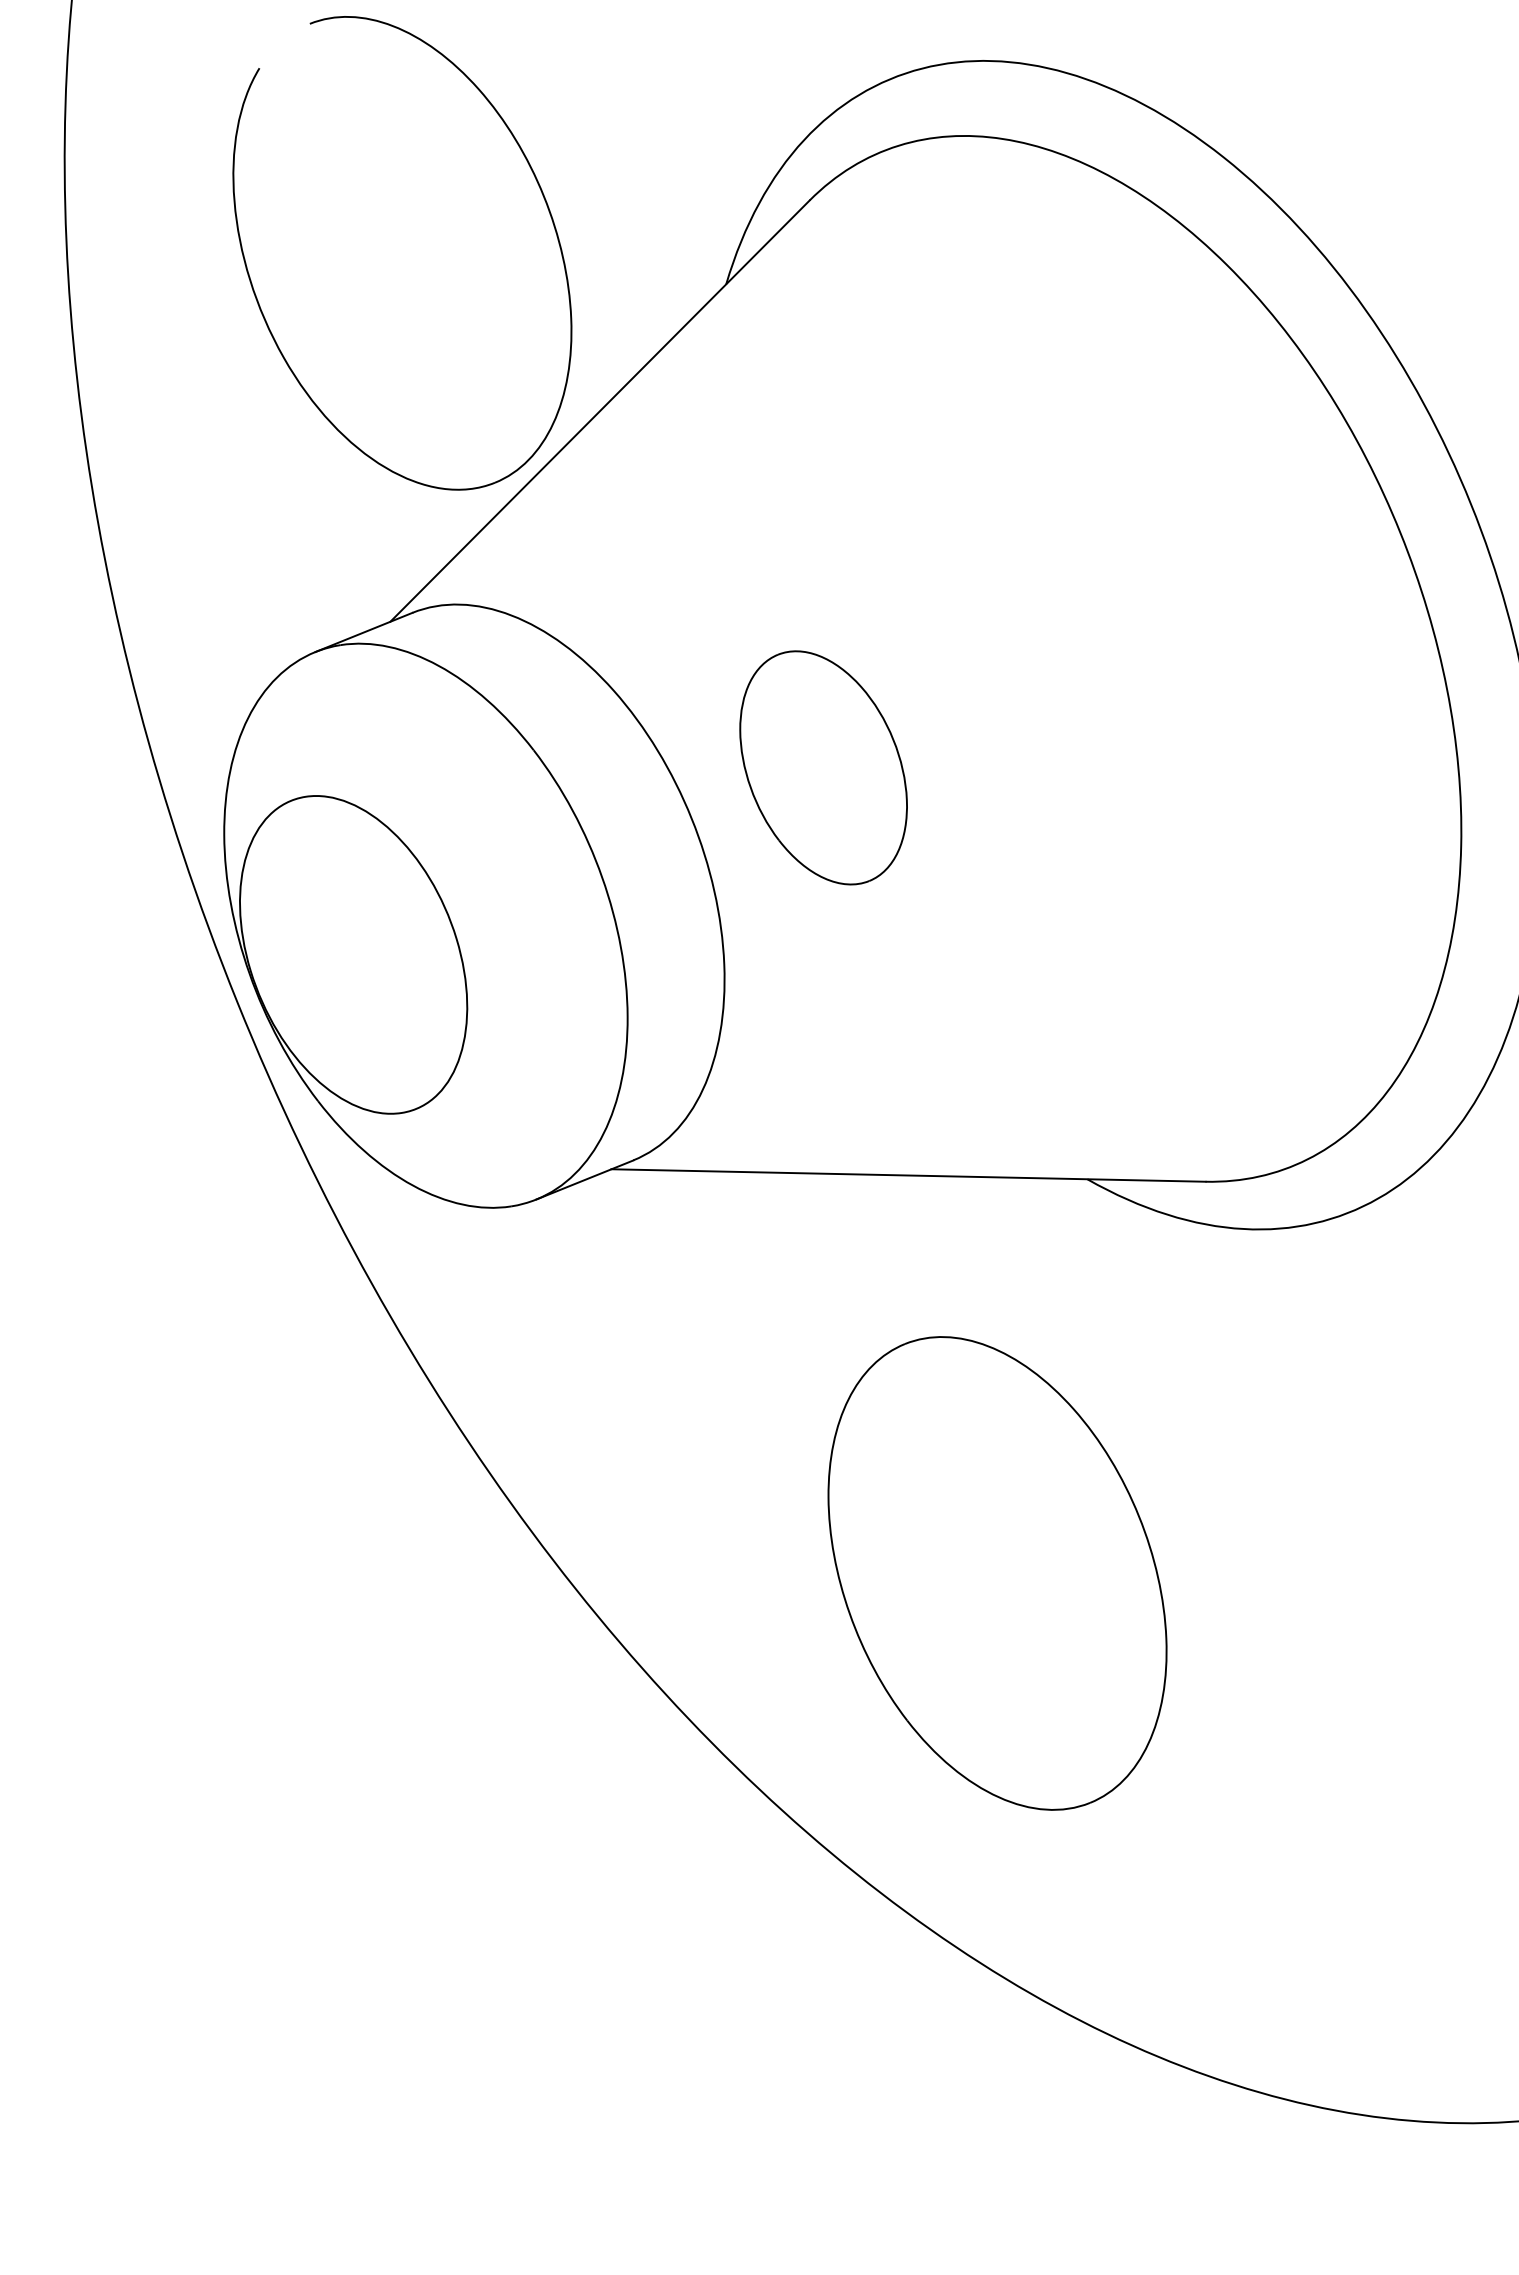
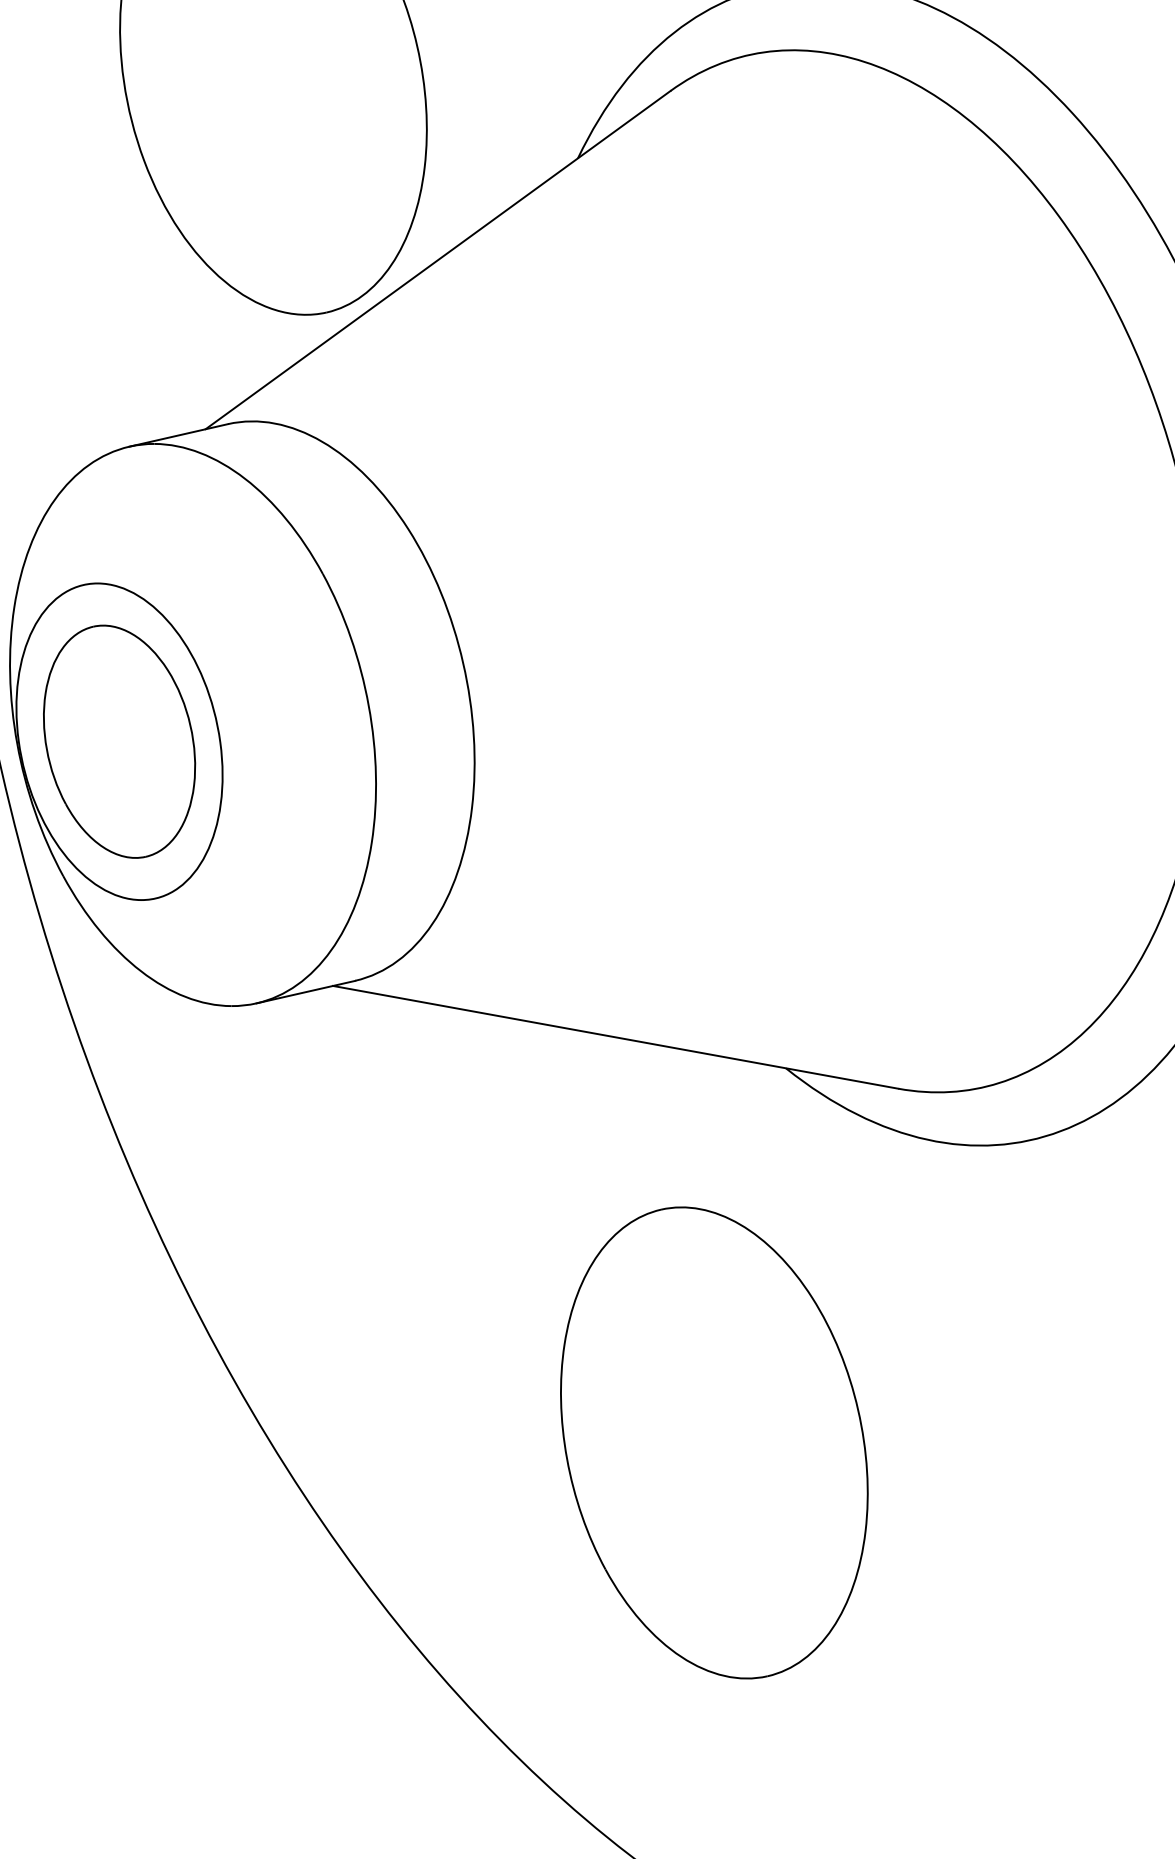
part: (823, 767) -> (119, 741), moved
part: (997, 1573) -> (714, 1442), moved

